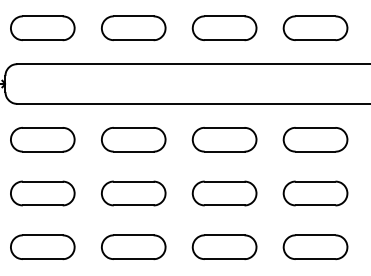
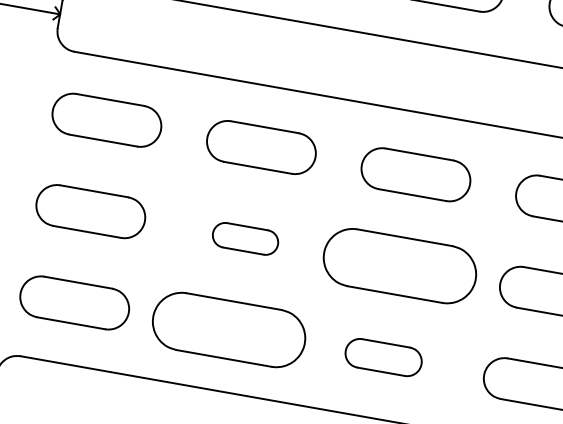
part: (133, 193) -> (244, 238), size x0.6
part: (224, 193) -> (399, 266), size x1.4
part: (133, 247) -> (228, 330), size x1.4
part: (224, 247) -> (383, 357), size x0.7

